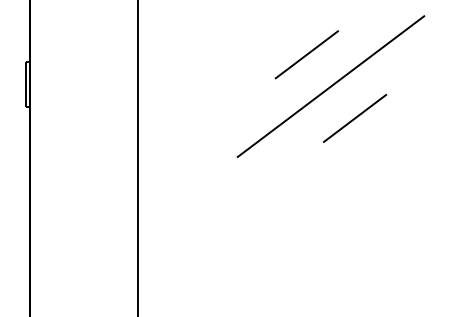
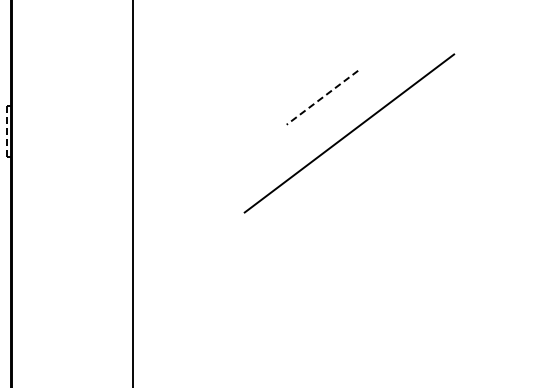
line: (306, 54) -> (322, 97), solid -> dashed
line: (25, 83) -> (6, 130), solid -> dashed
line: (355, 117) -> (376, 168), removed

